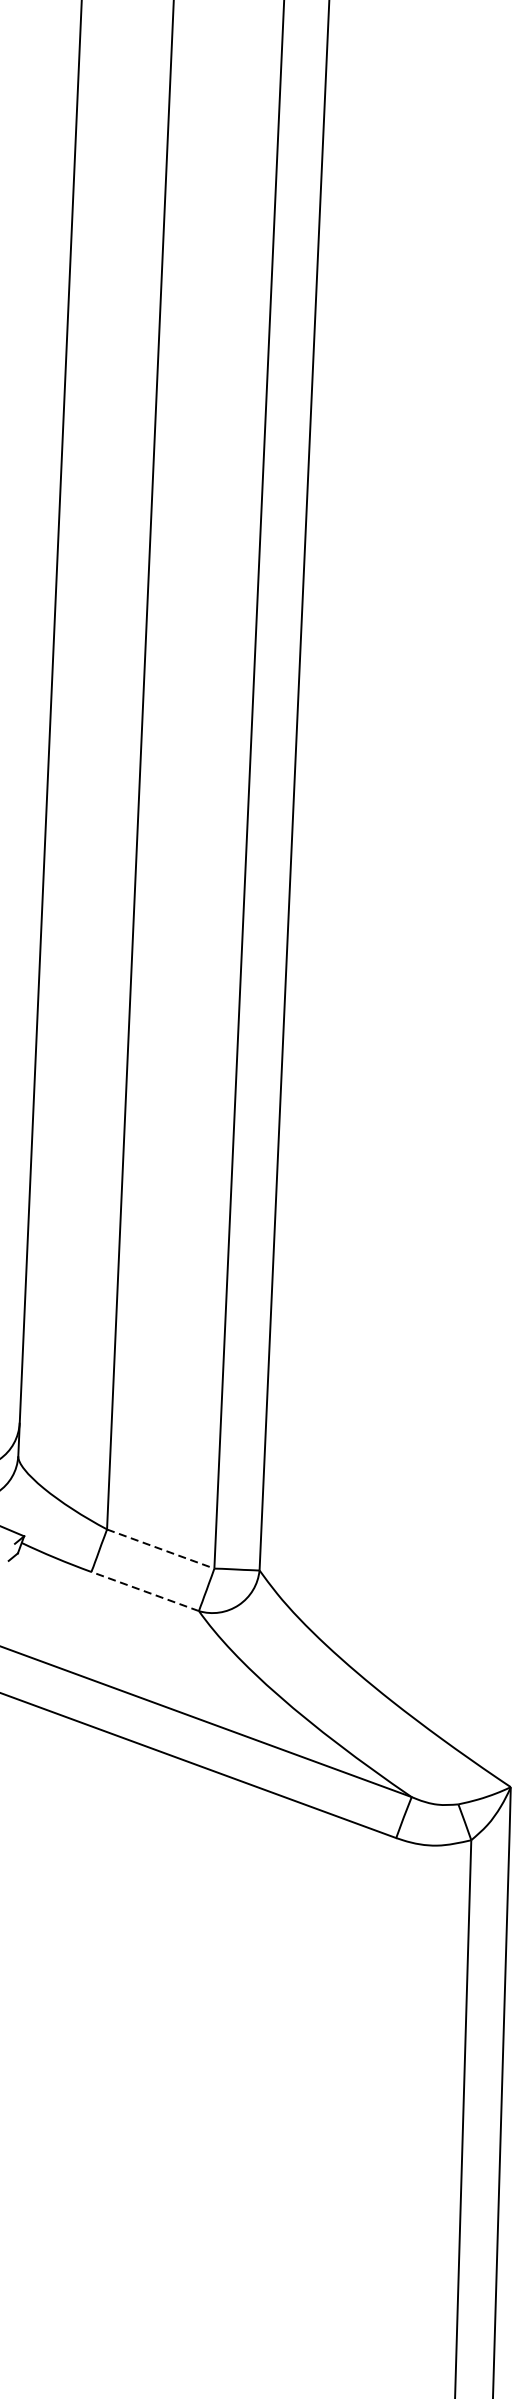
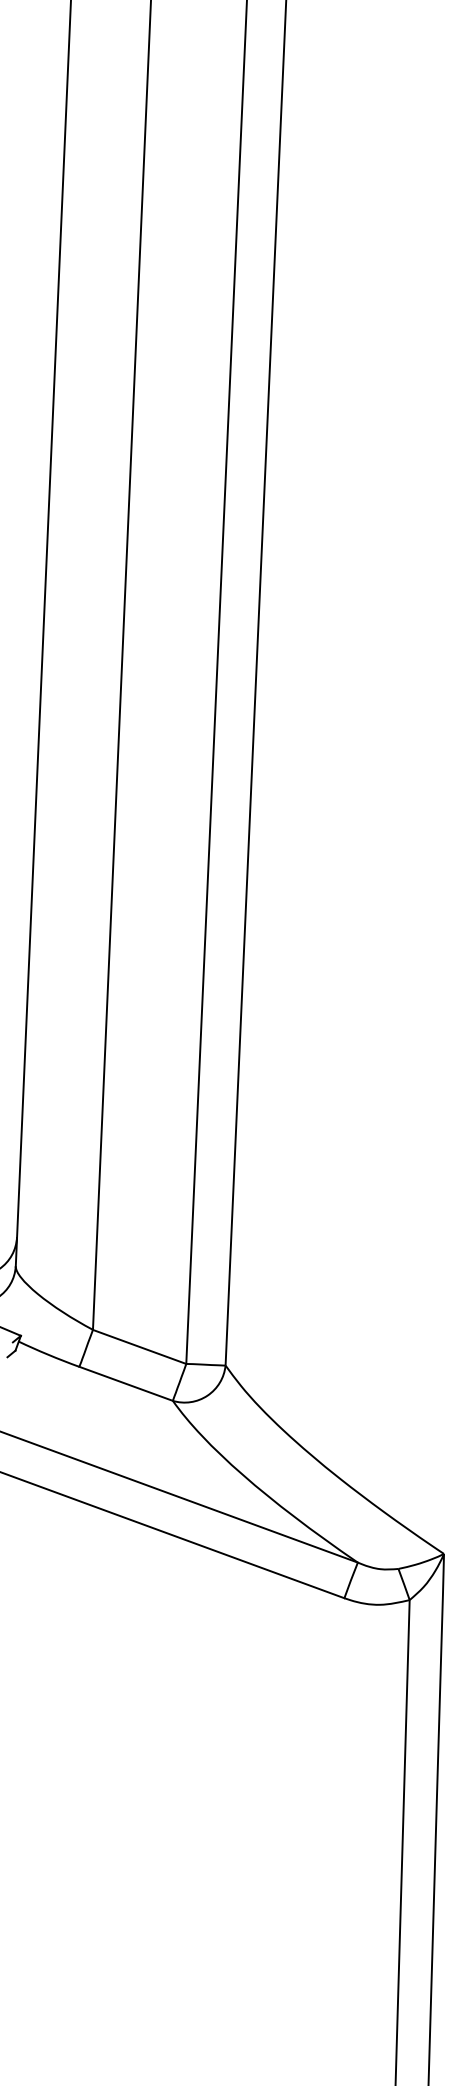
line: (160, 1548) -> (139, 1346), dashed -> solid
line: (145, 1591) -> (126, 1383), dashed -> solid

